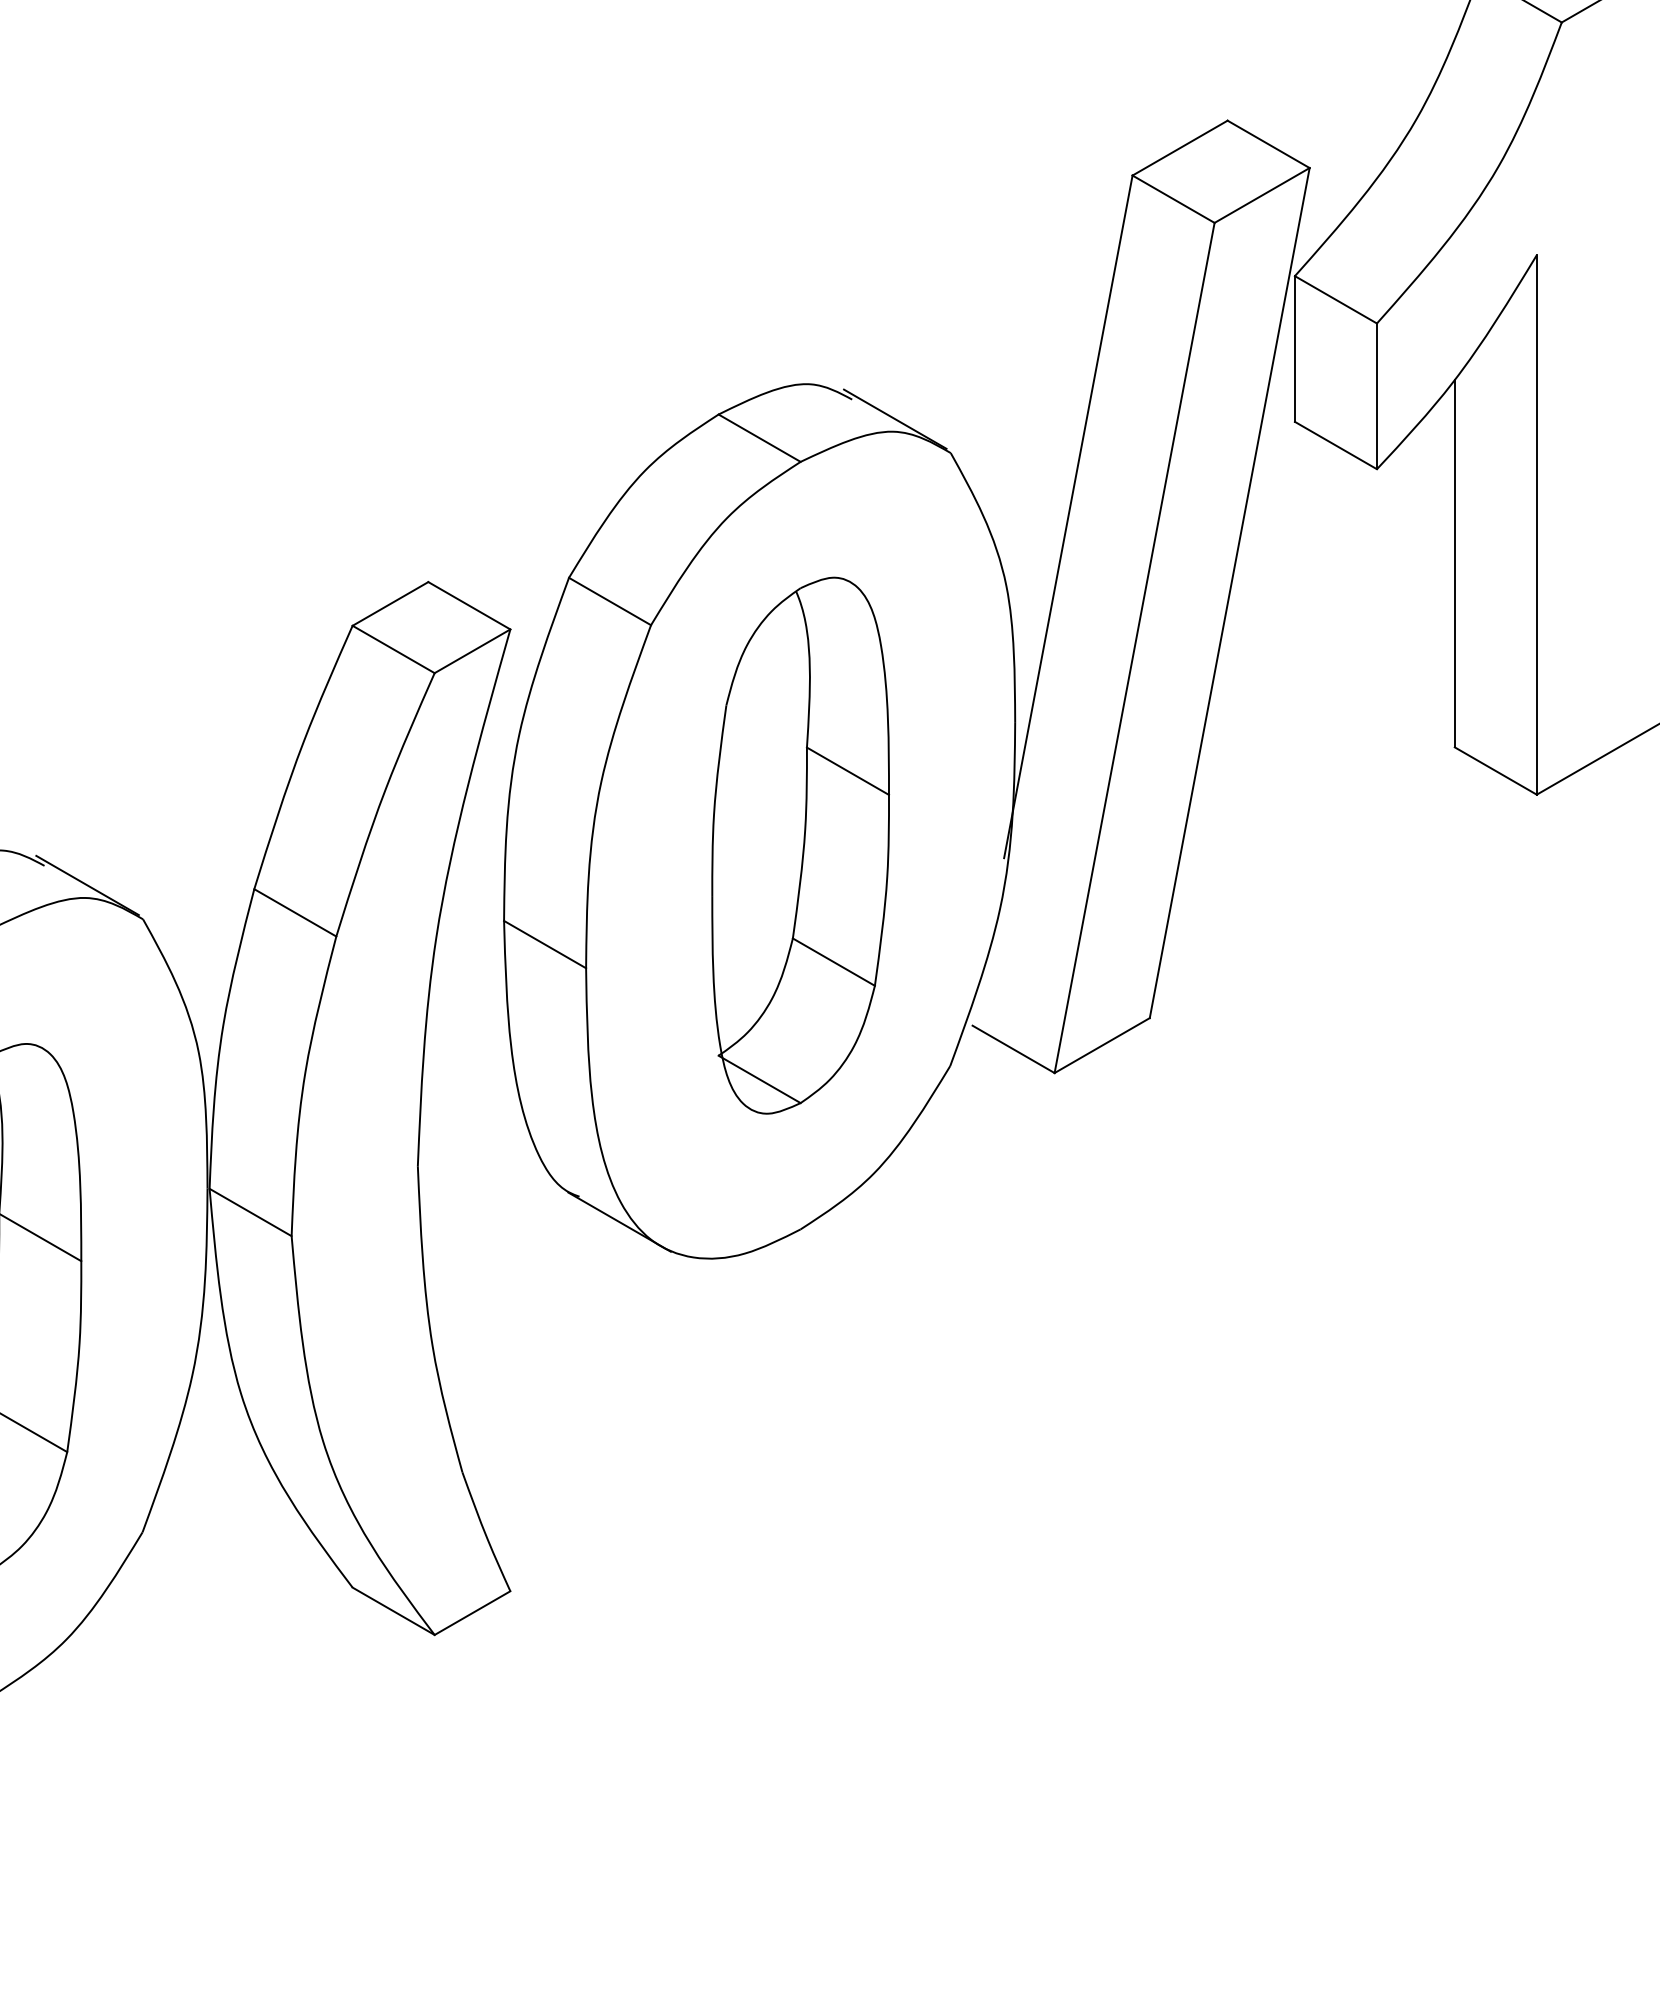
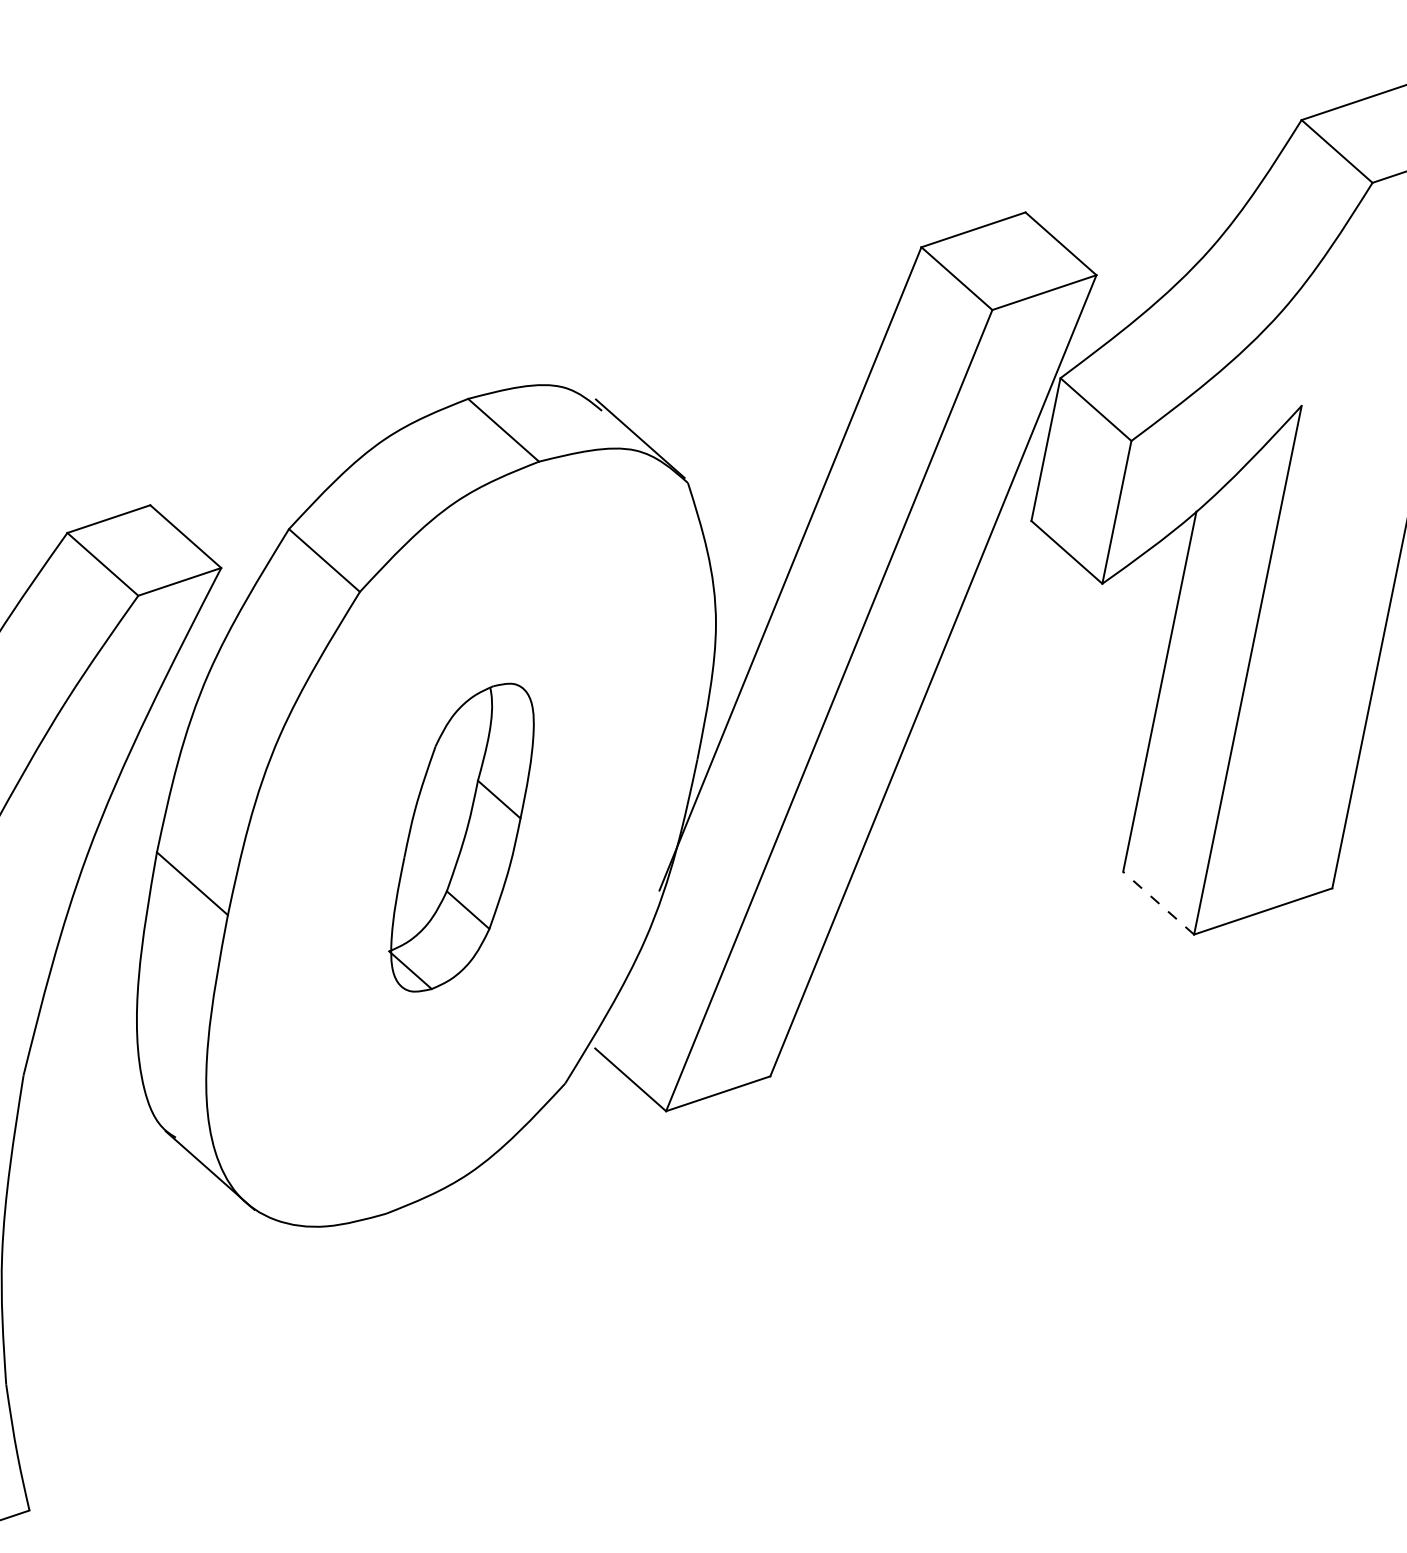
line: (1495, 770) -> (1158, 902), solid -> dashed
part: (800, 845) -> (462, 837), size x0.6

